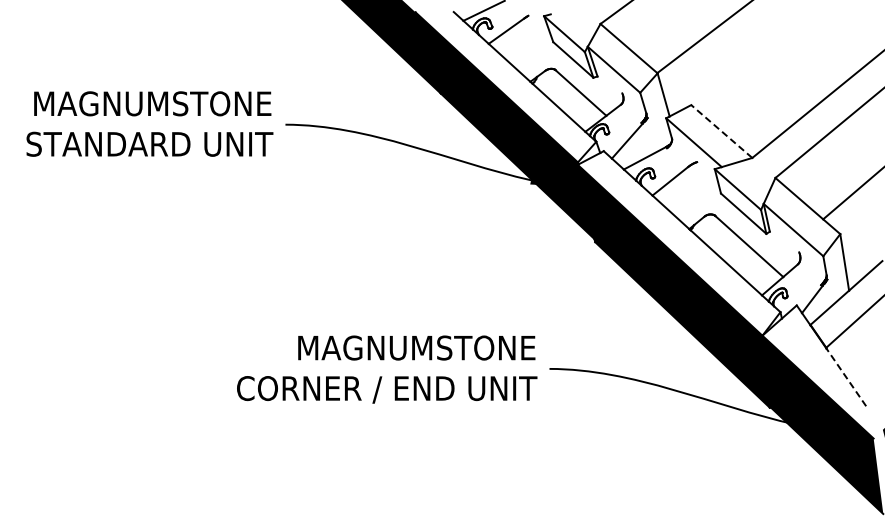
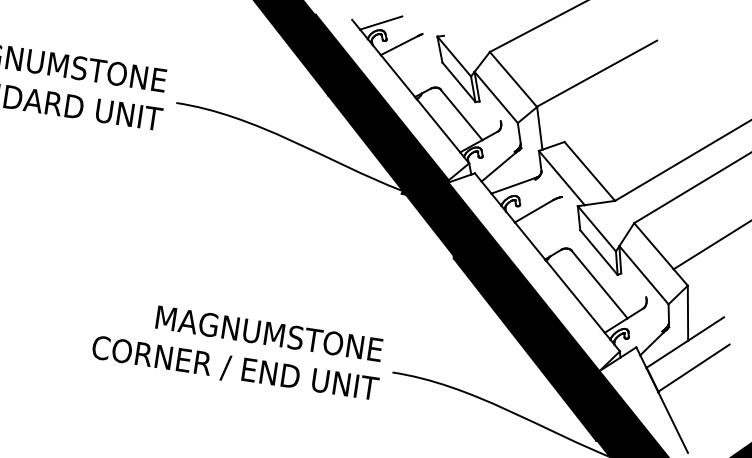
line: (721, 131) -> (589, 171), dashed -> solid
line: (846, 376) -> (673, 421), dashed -> solid

